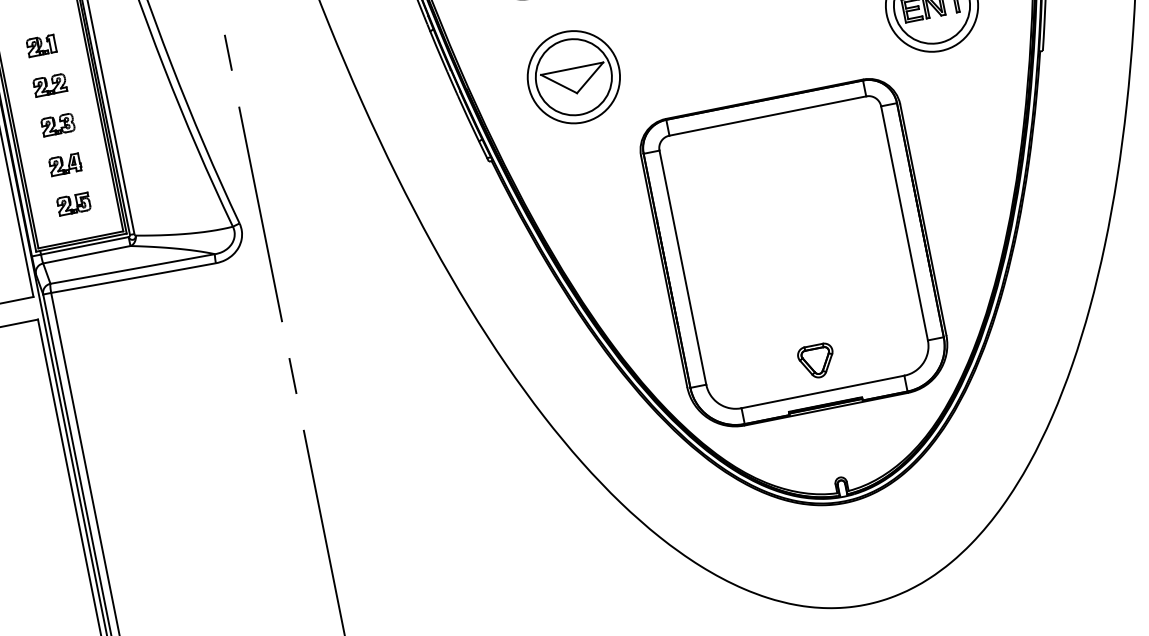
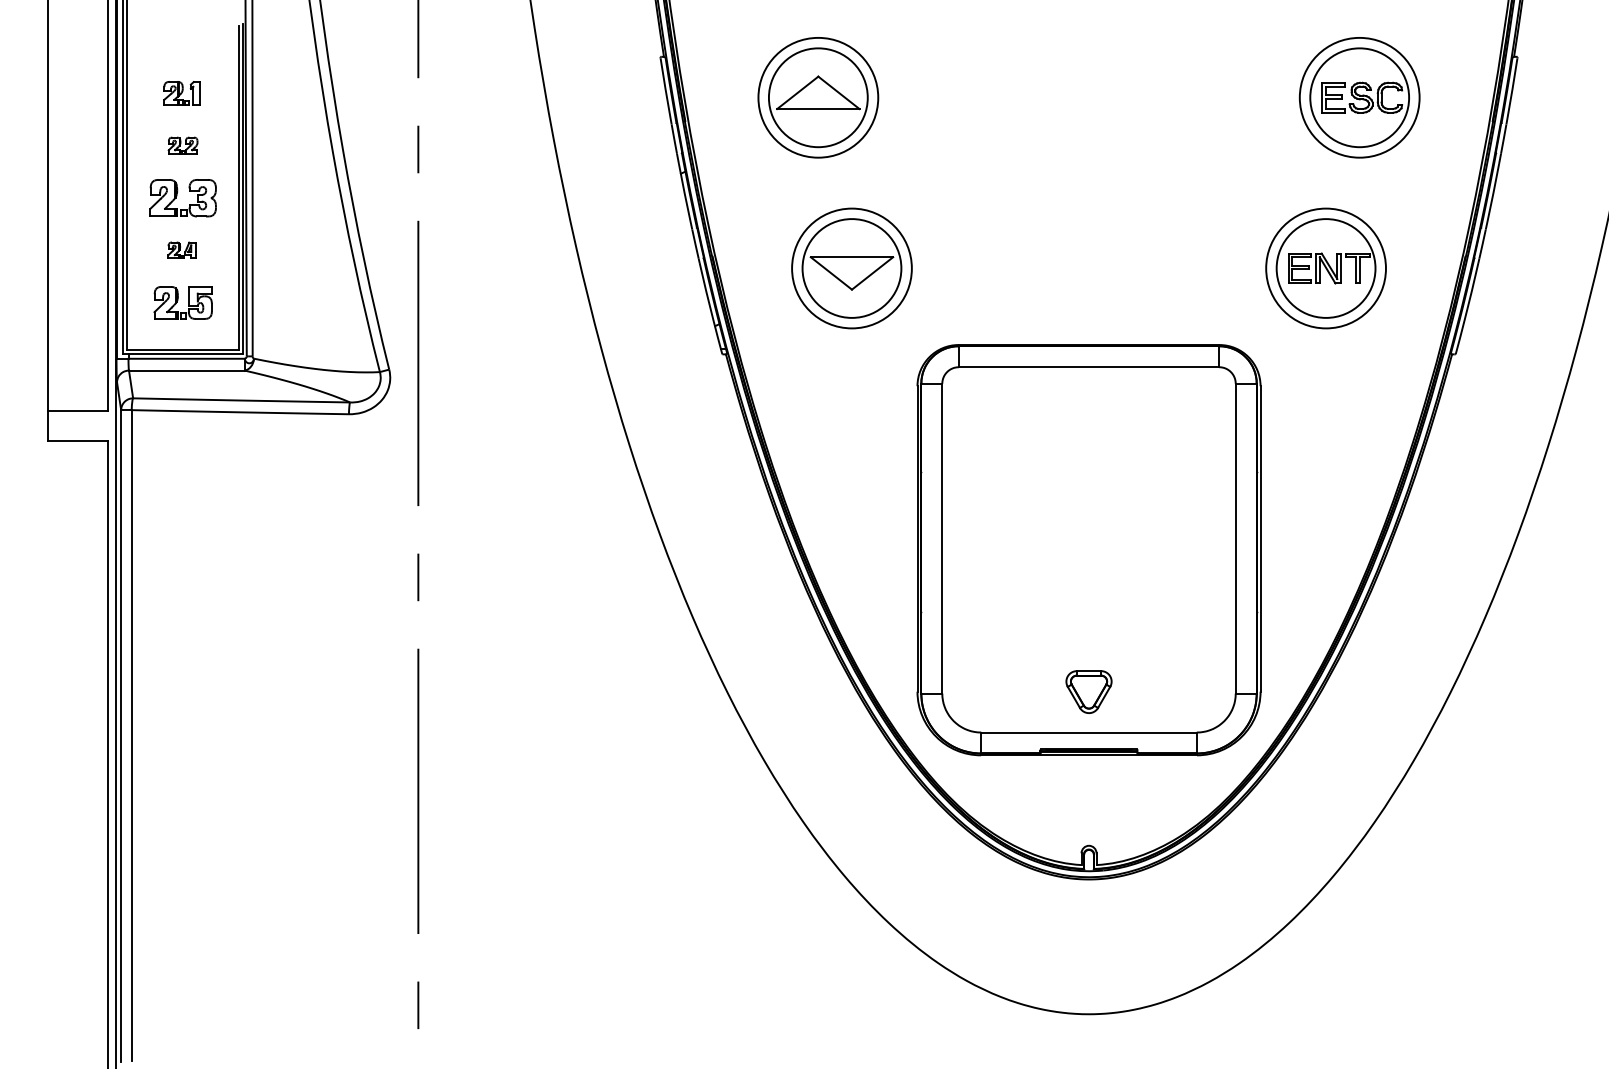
part: (49, 85) -> (182, 145), size x0.7
part: (57, 124) -> (182, 197), size x1.6
part: (64, 164) -> (181, 250), size x0.7
part: (73, 203) -> (182, 302), size x1.4

